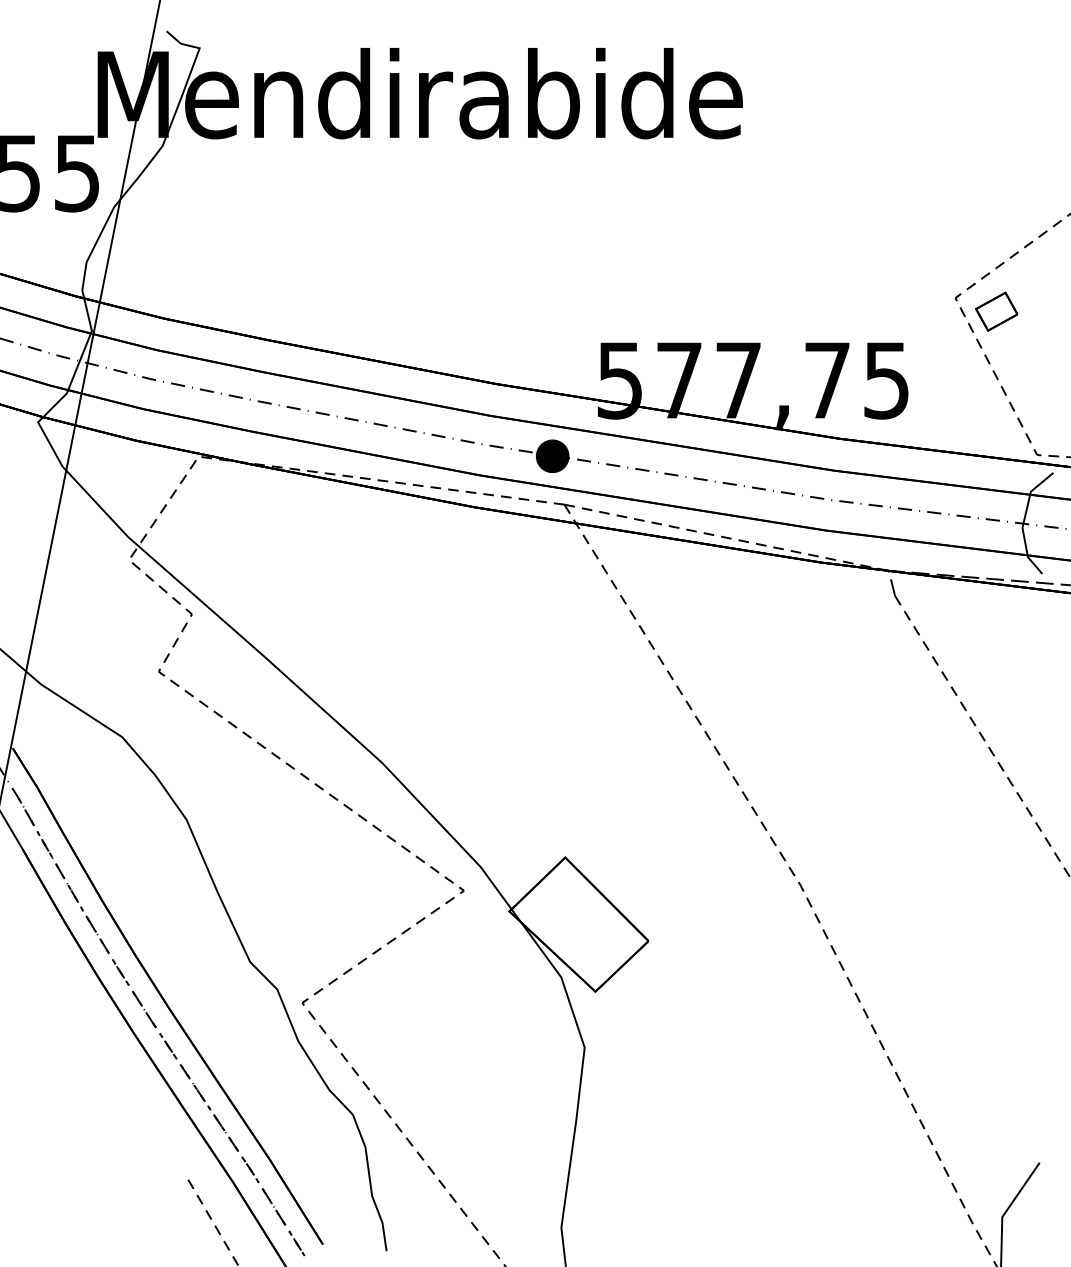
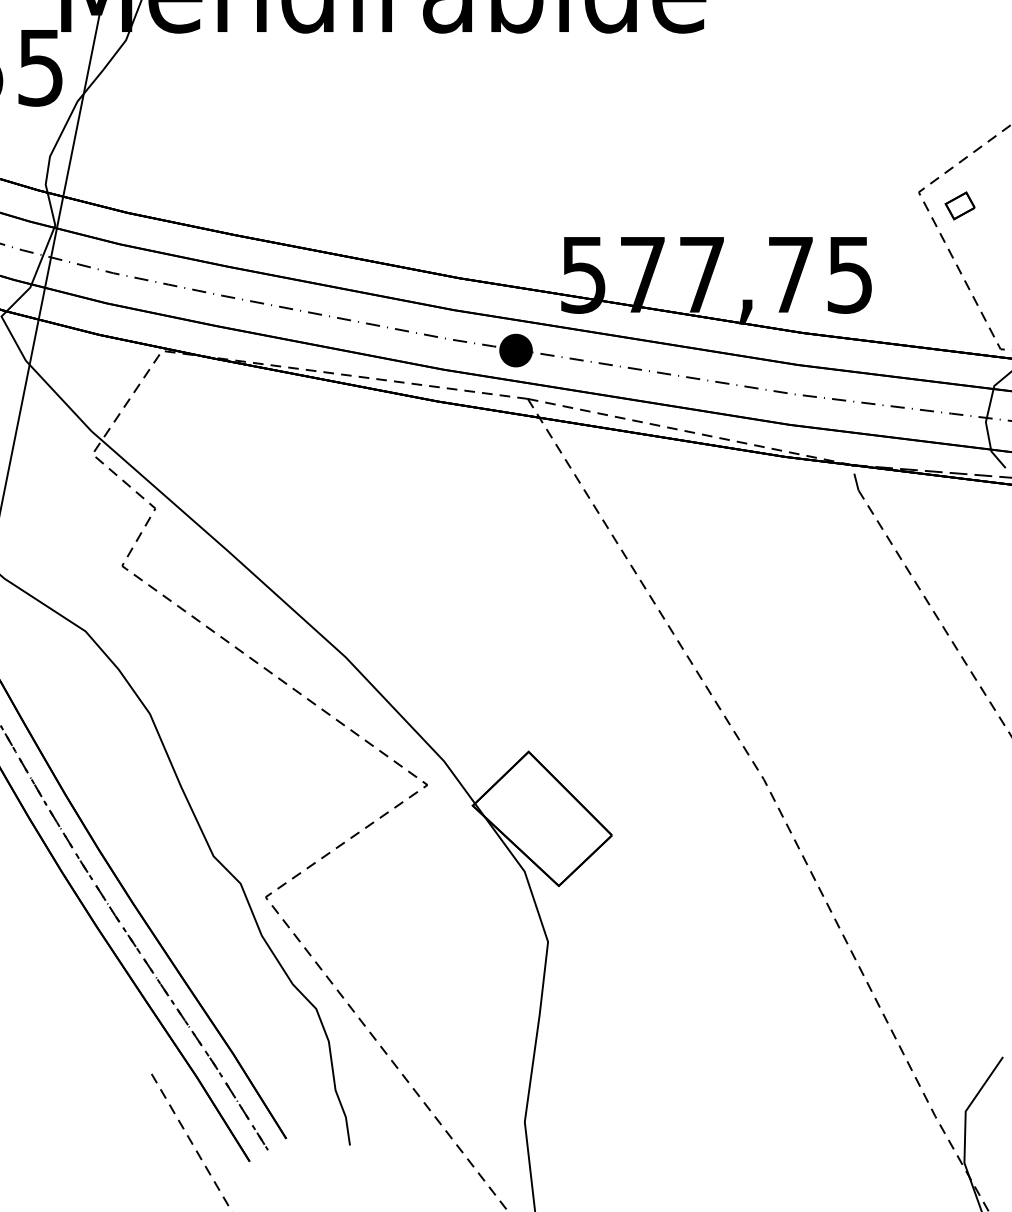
part: (996, 311) -> (959, 205), size x0.7

